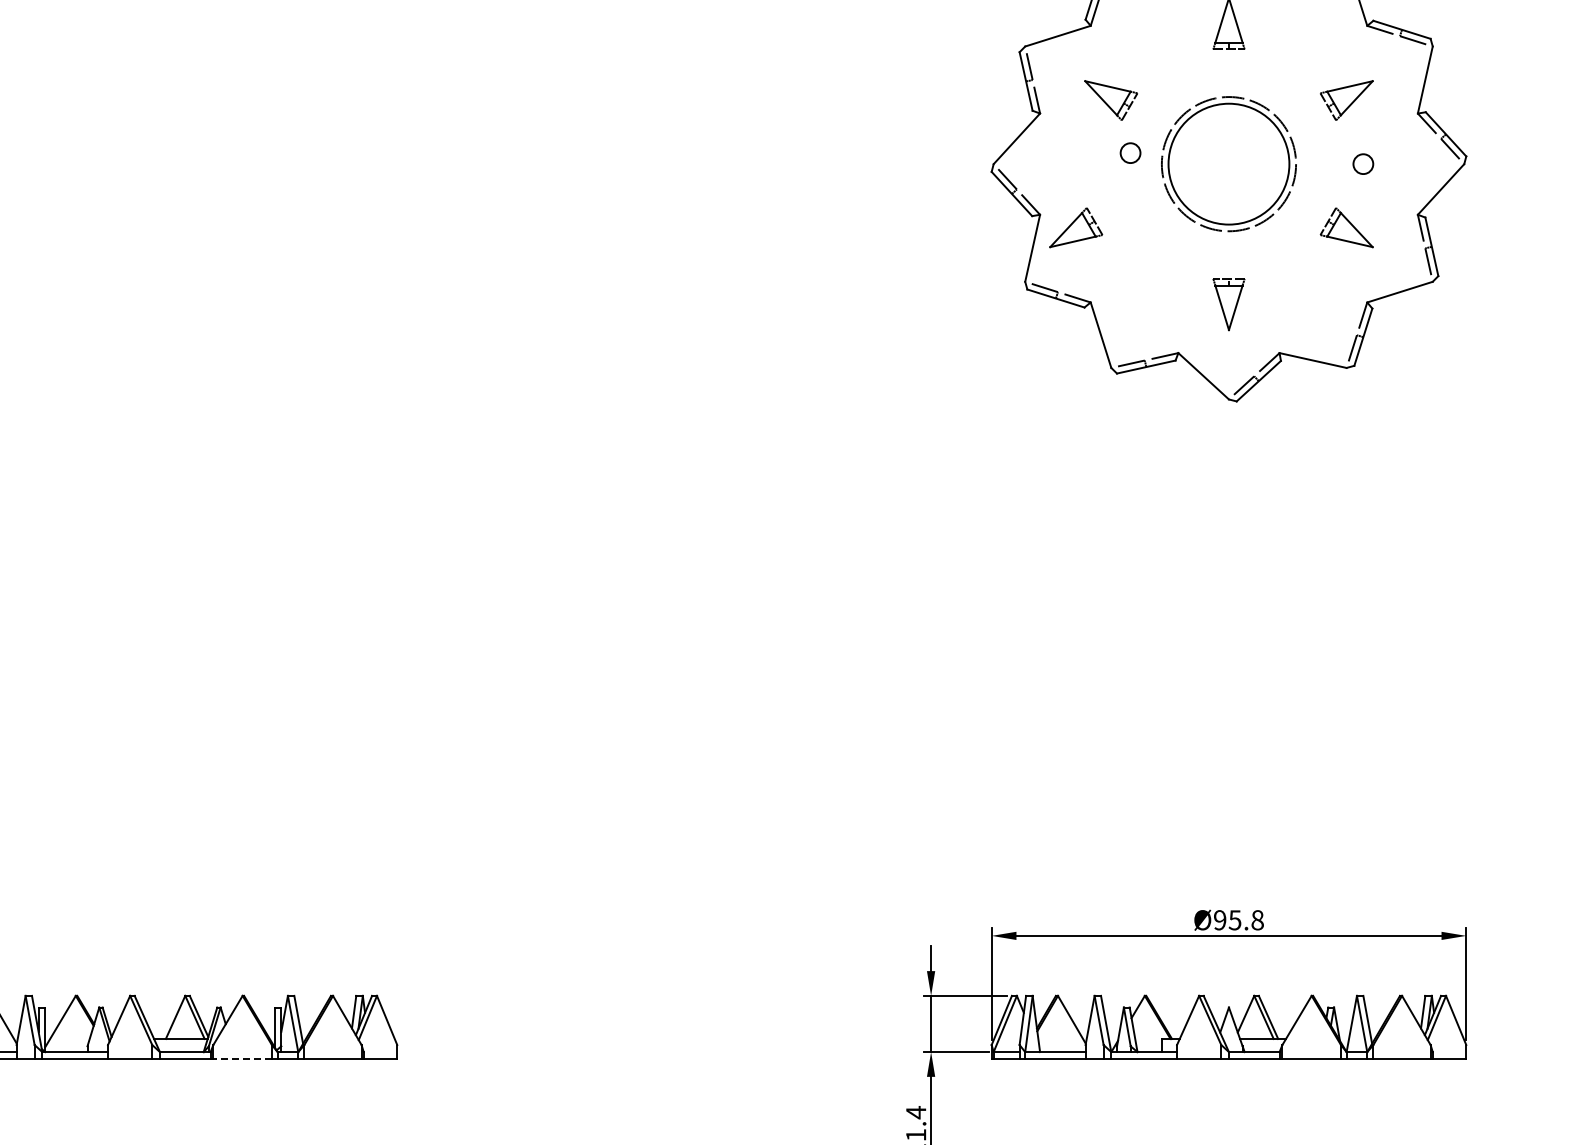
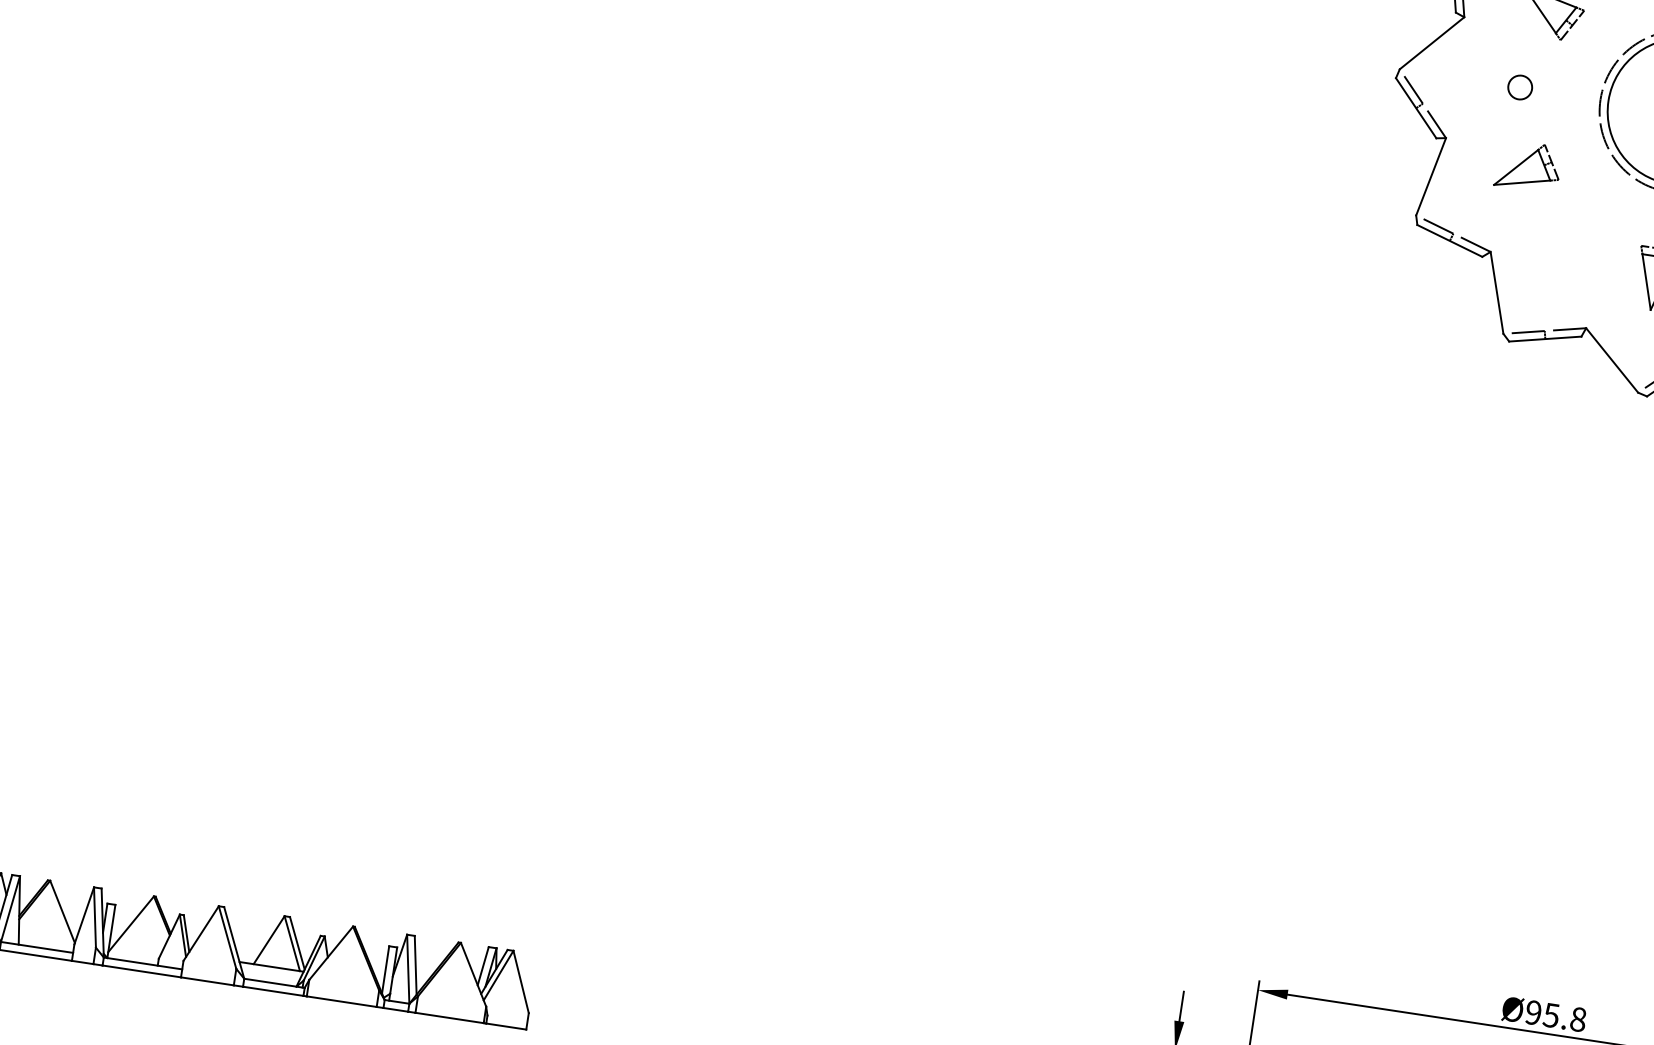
circle: (1130, 152) -> (1520, 86), moved
part: (1076, 227) -> (1528, 166), moved
line: (242, 1058) -> (341, 1001), dashed -> solid

